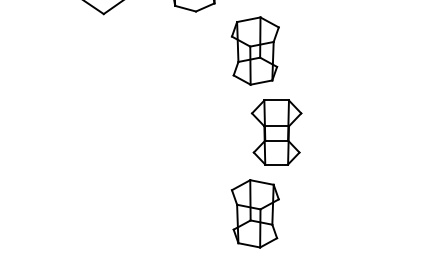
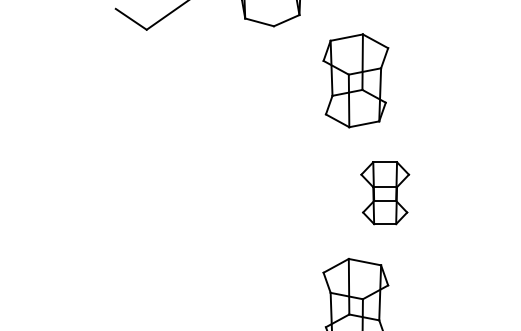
part: (276, 132) -> (384, 193), size x0.7

